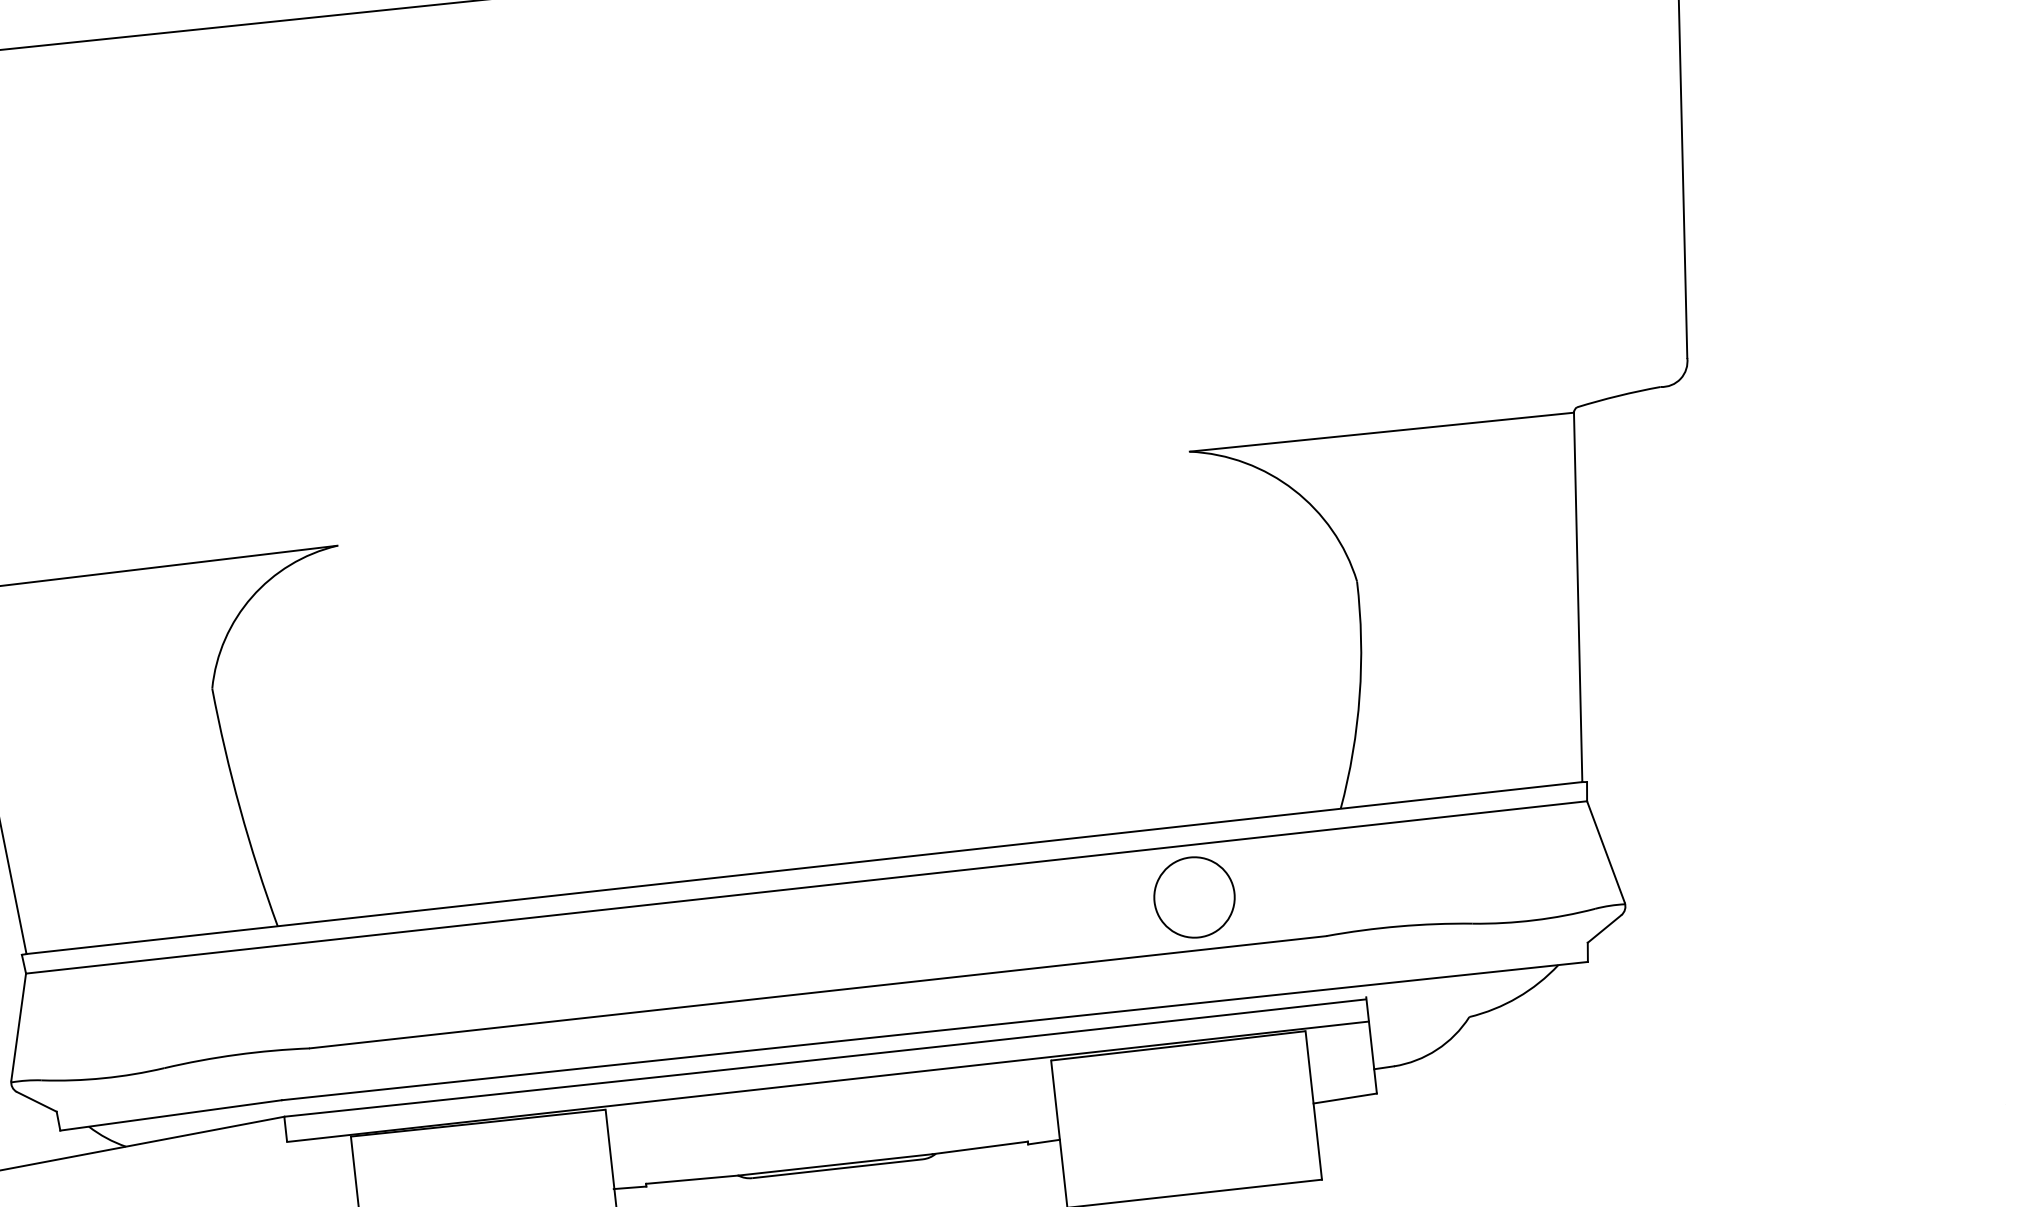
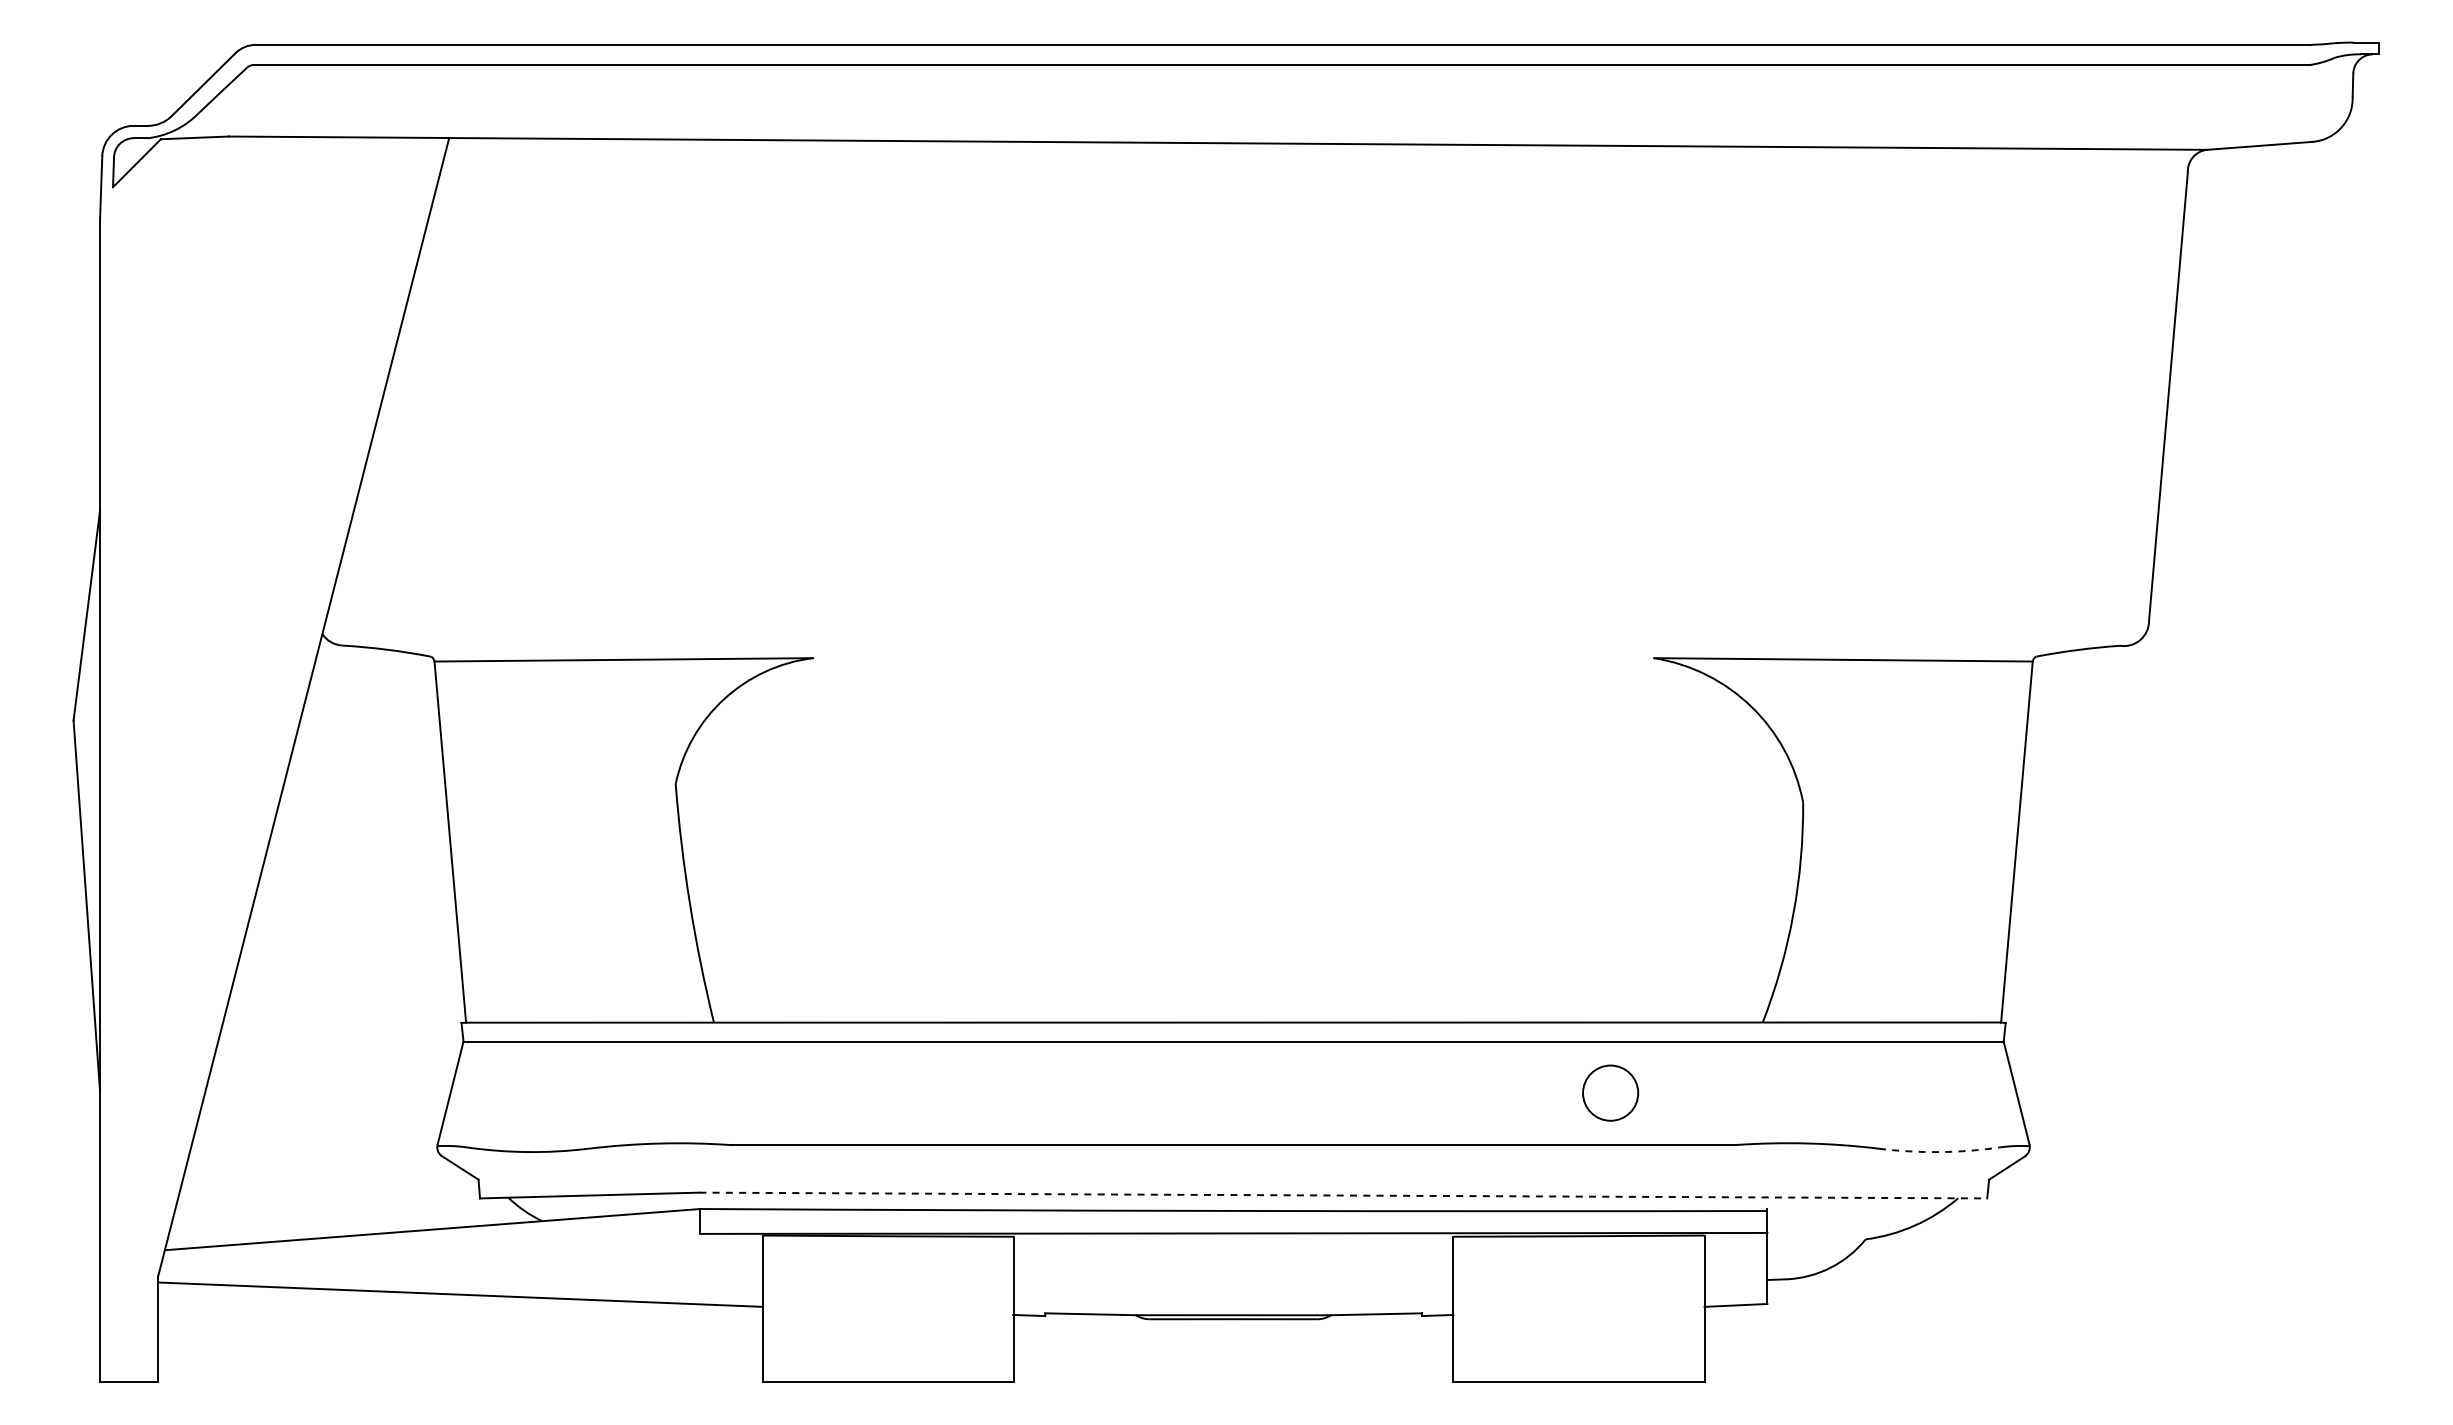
circle: (1194, 896) -> (1610, 1092), size x0.7
arc: (1534, 920) -> (1939, 1152), solid -> dashed
line: (935, 1031) -> (1343, 1195), solid -> dashed

